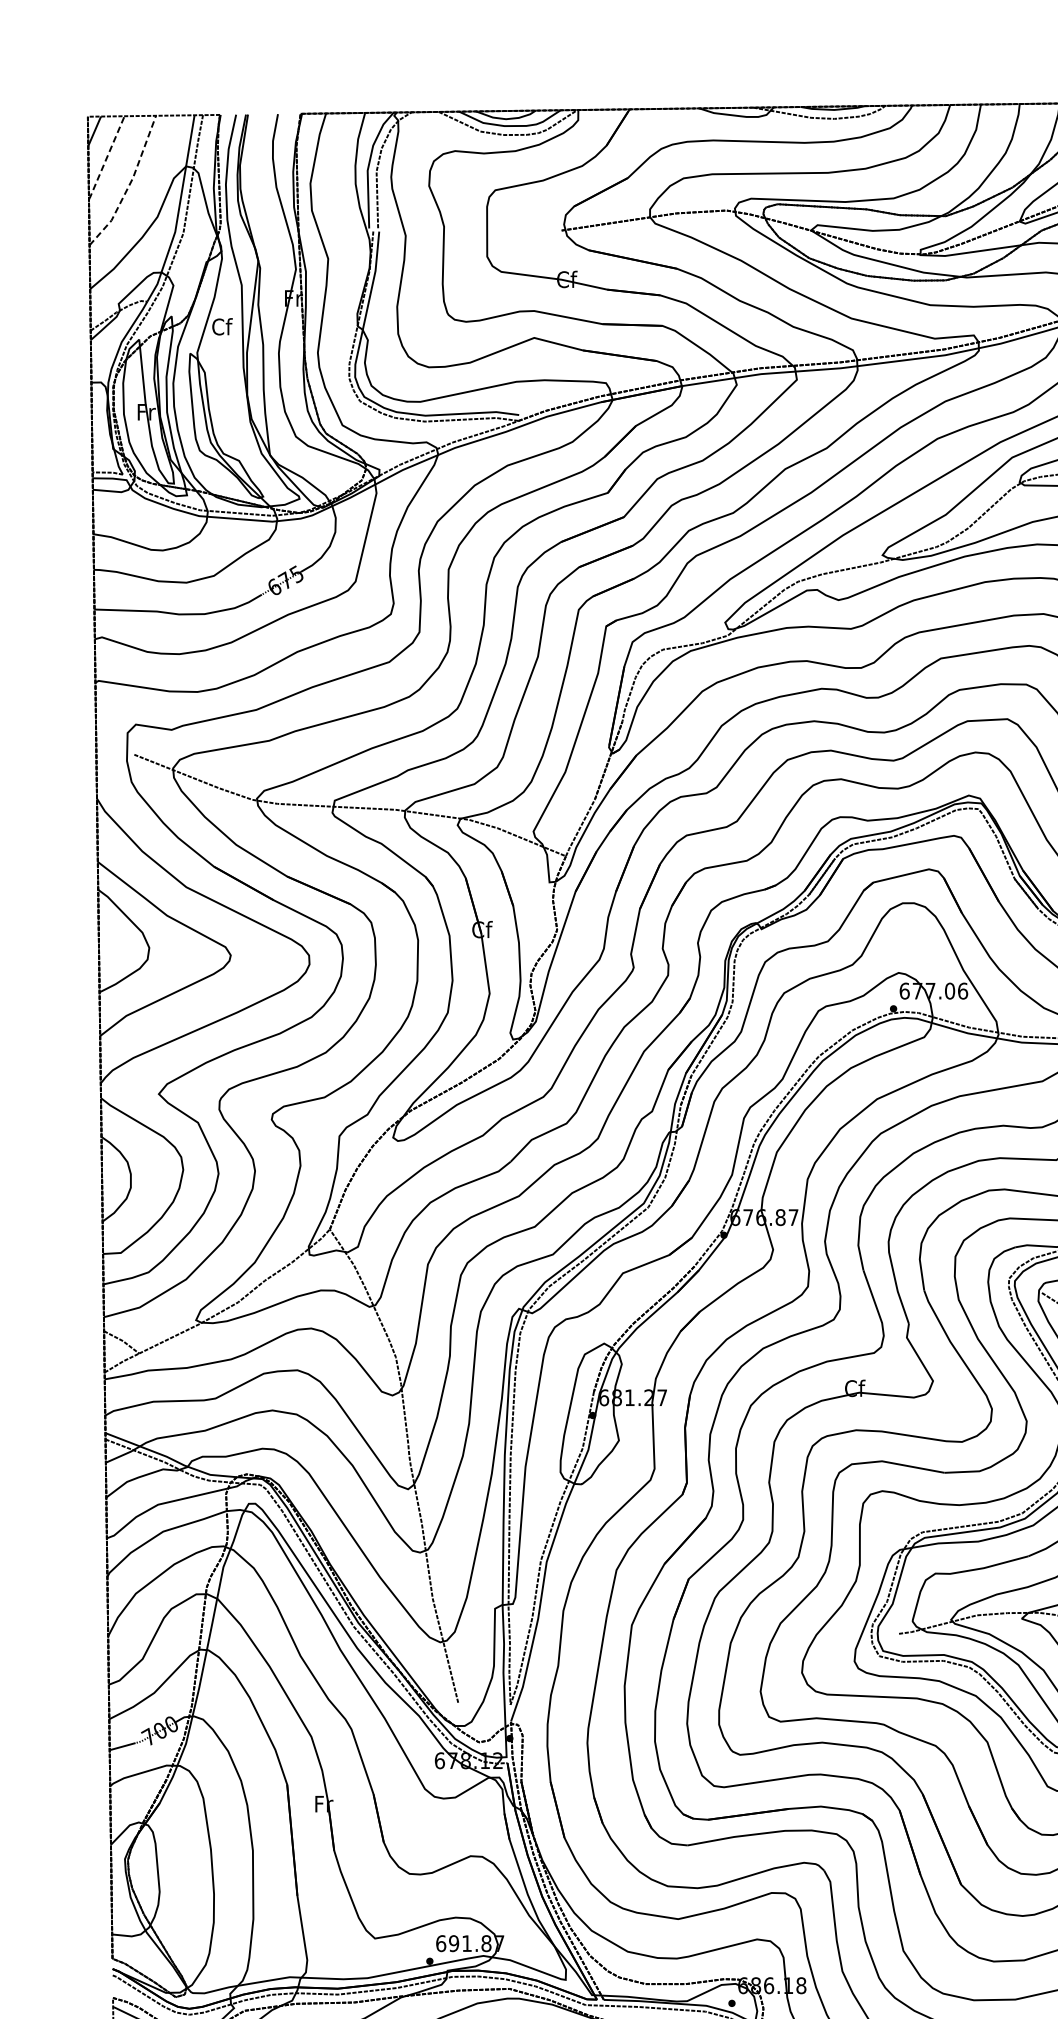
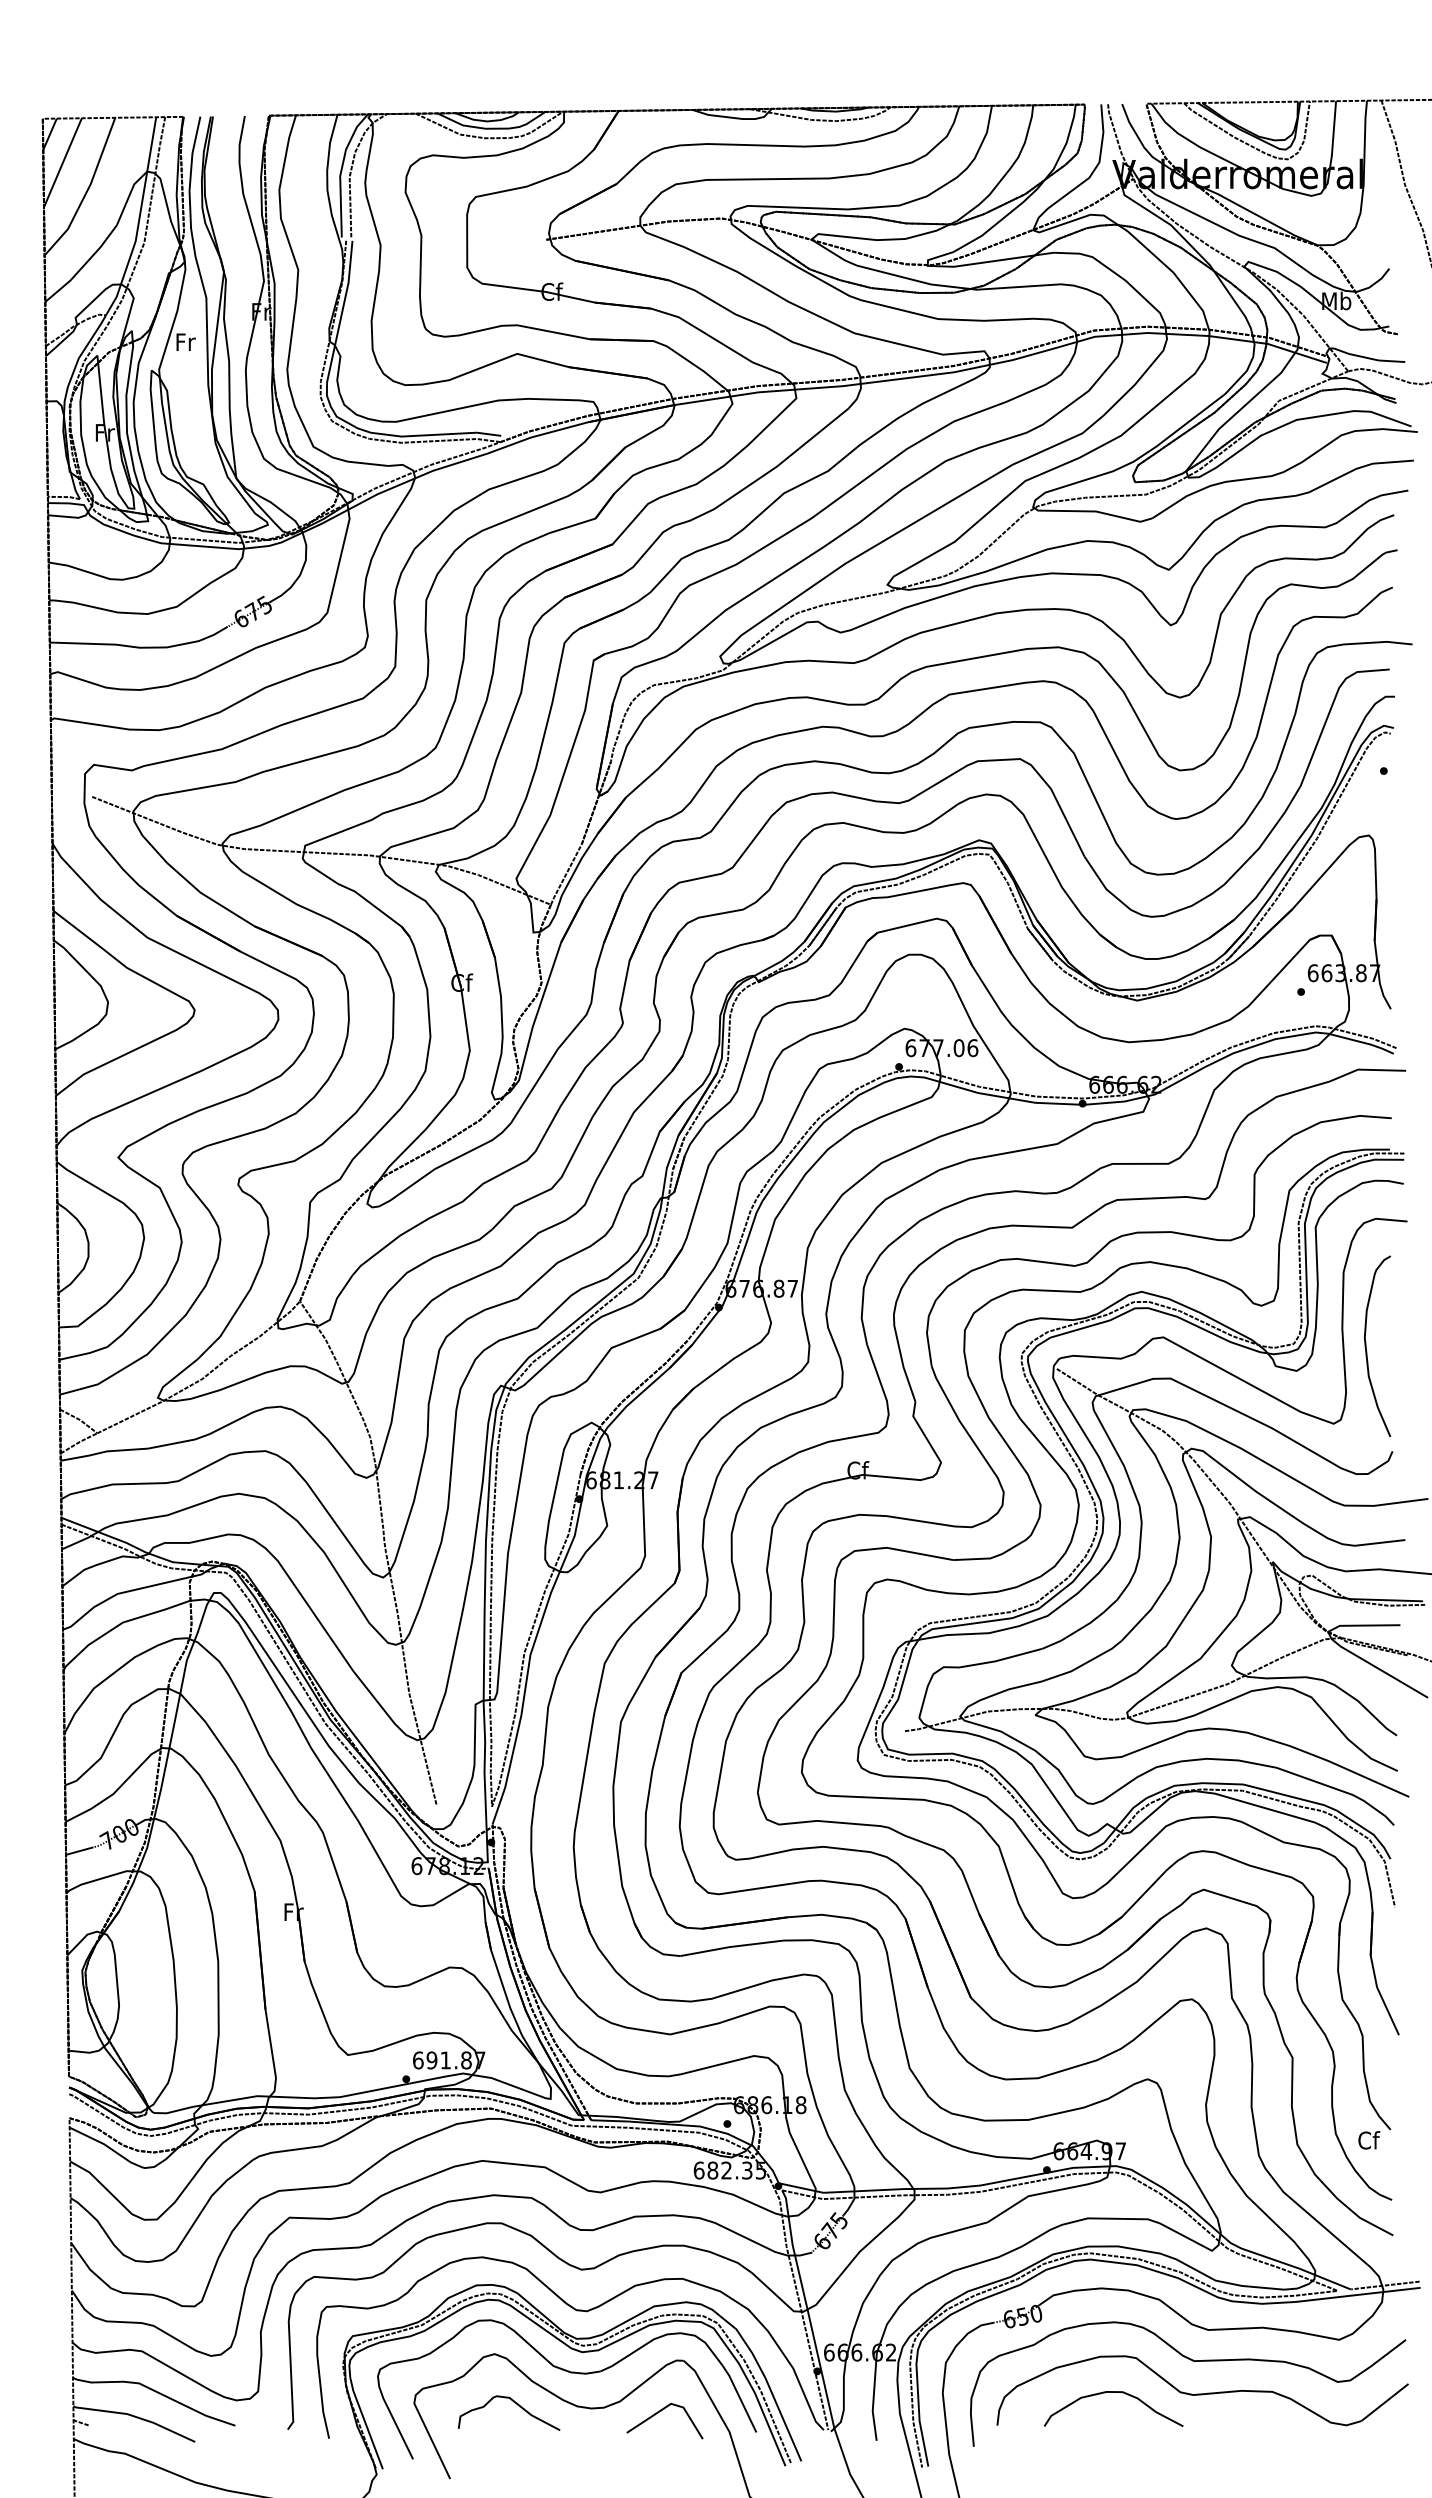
line: (106, 158) -> (62, 163), dashed -> solid
line: (129, 185) -> (87, 191), dashed -> solid
text: (222, 326) -> (185, 341), Cf -> Fr

